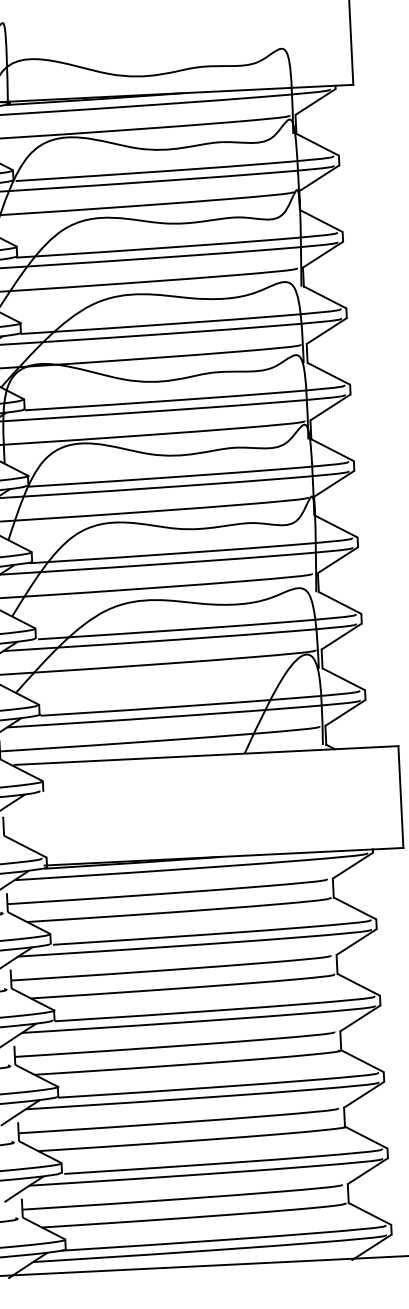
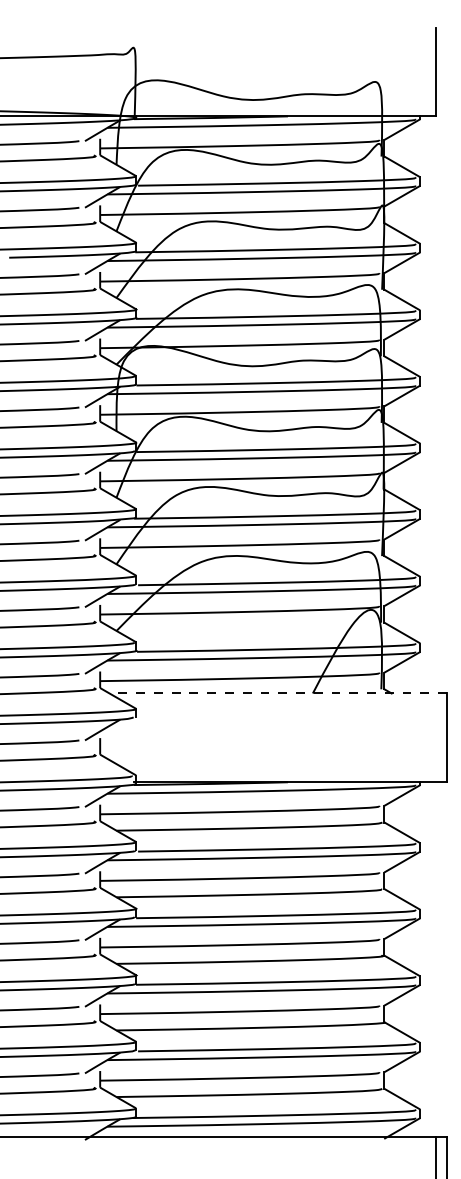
line: (206, 755) -> (279, 693), solid -> dashed

